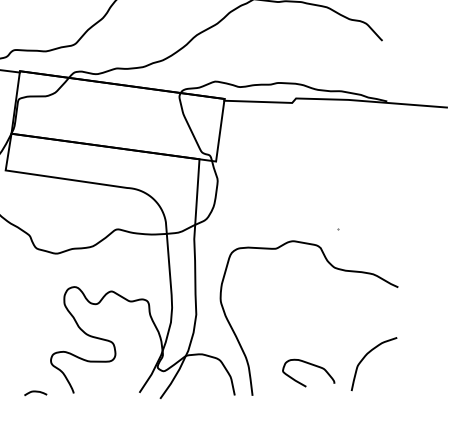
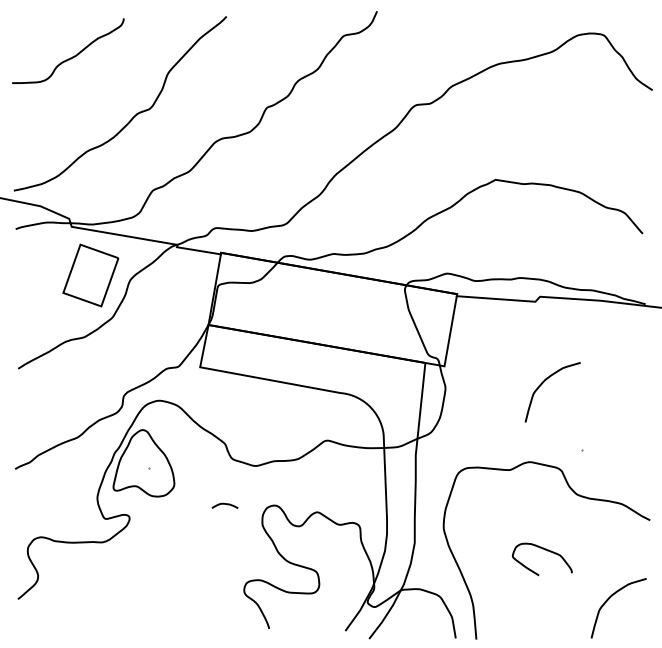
curve: (301, 173) -> (543, 383), added
curve: (312, 365) -> (547, 551), moved
curve: (35, 392) -> (224, 504), moved

